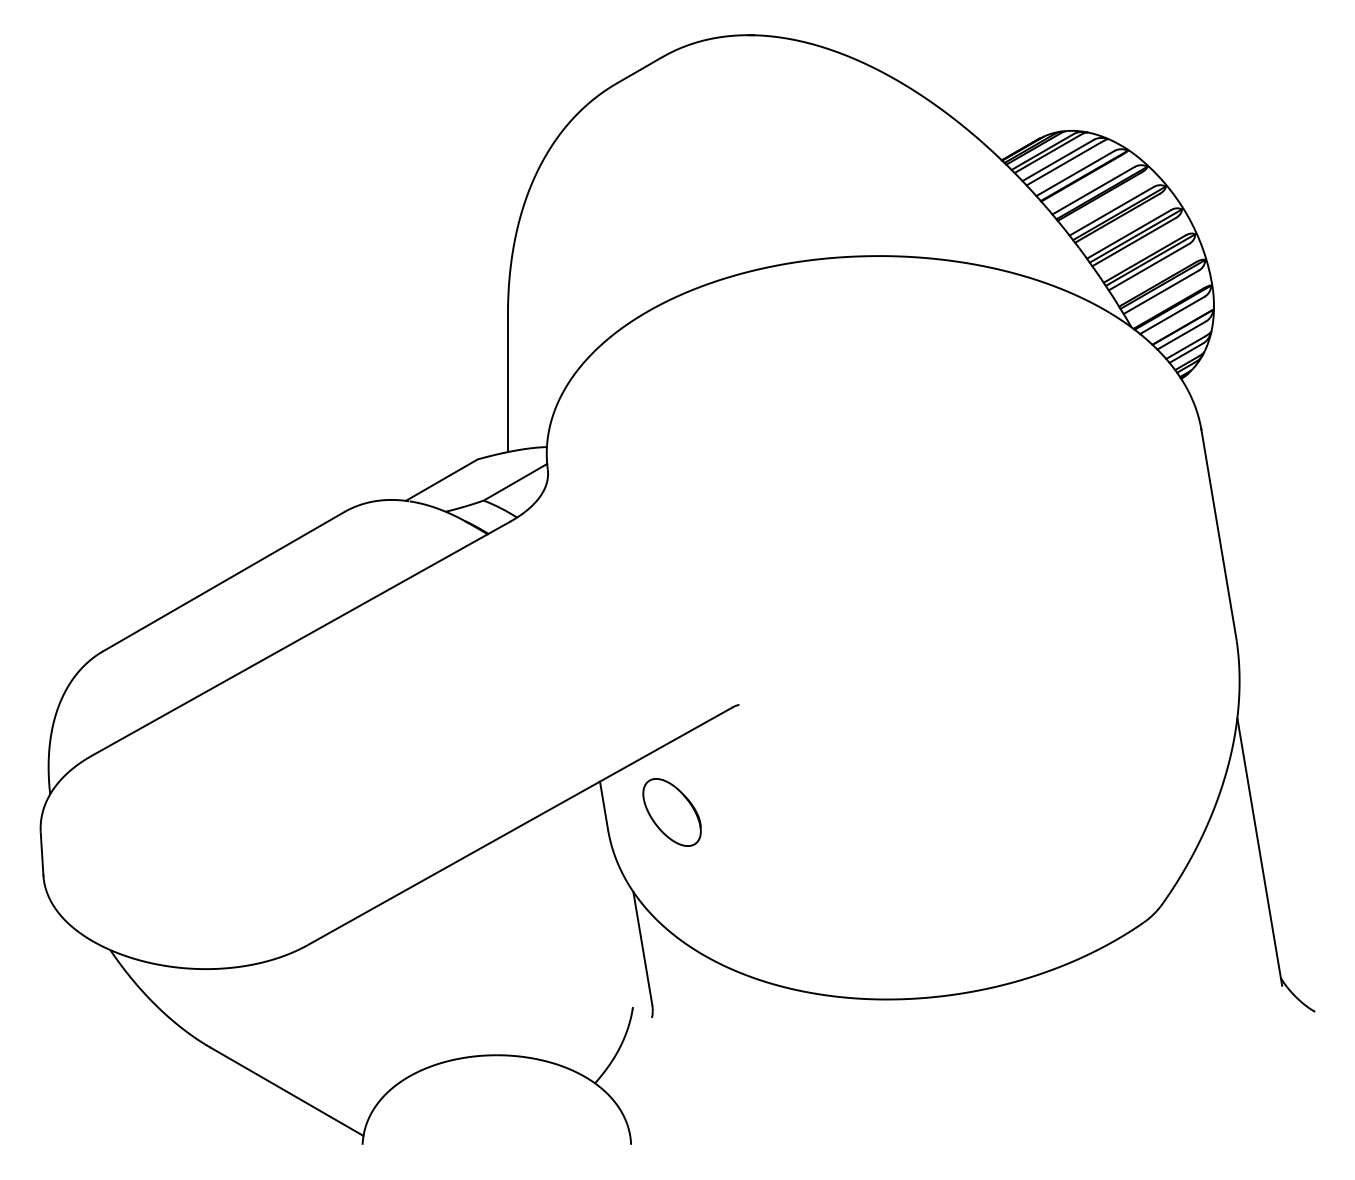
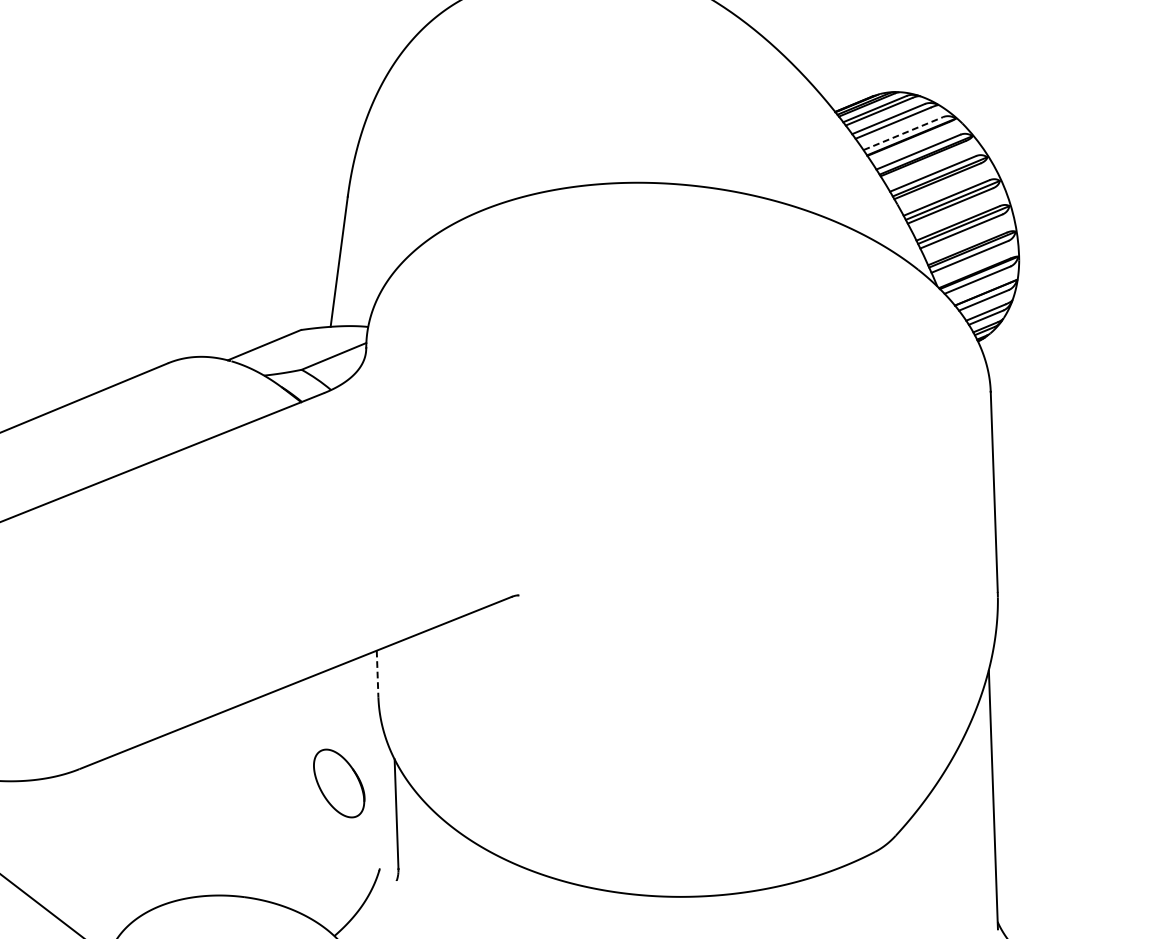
line: (1075, 173) -> (903, 133), solid -> dashed
line: (604, 806) -> (377, 674), solid -> dashed
part: (671, 812) -> (338, 783), moved

